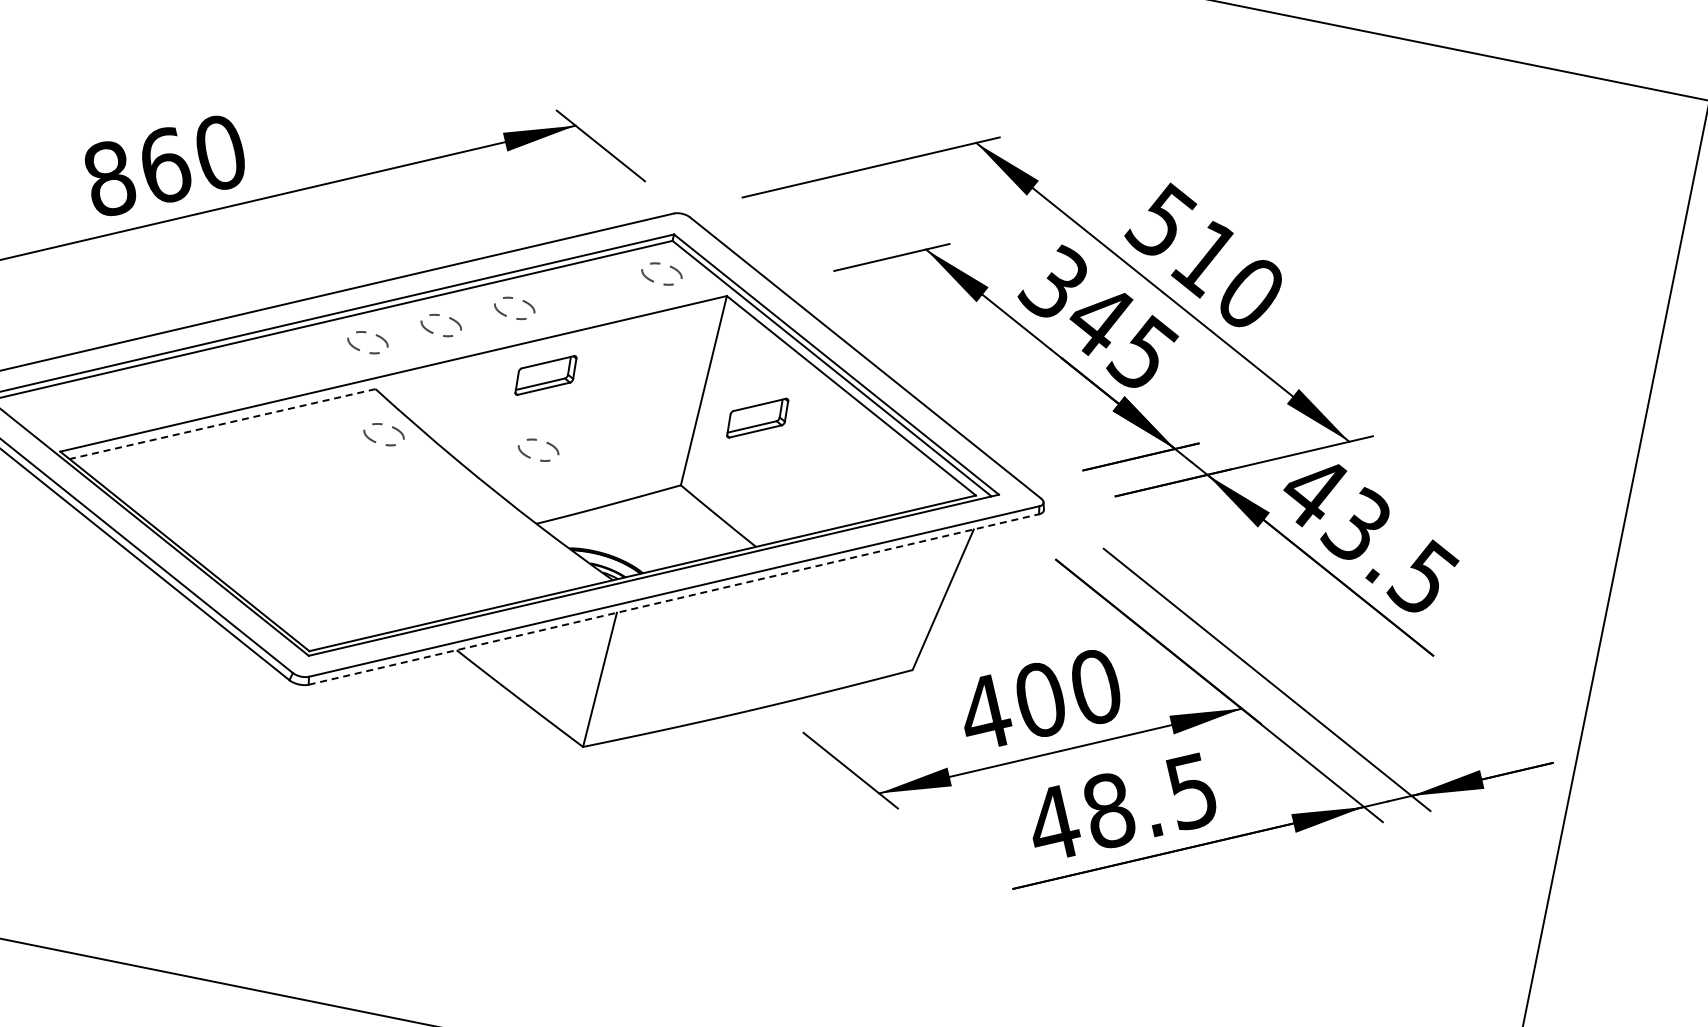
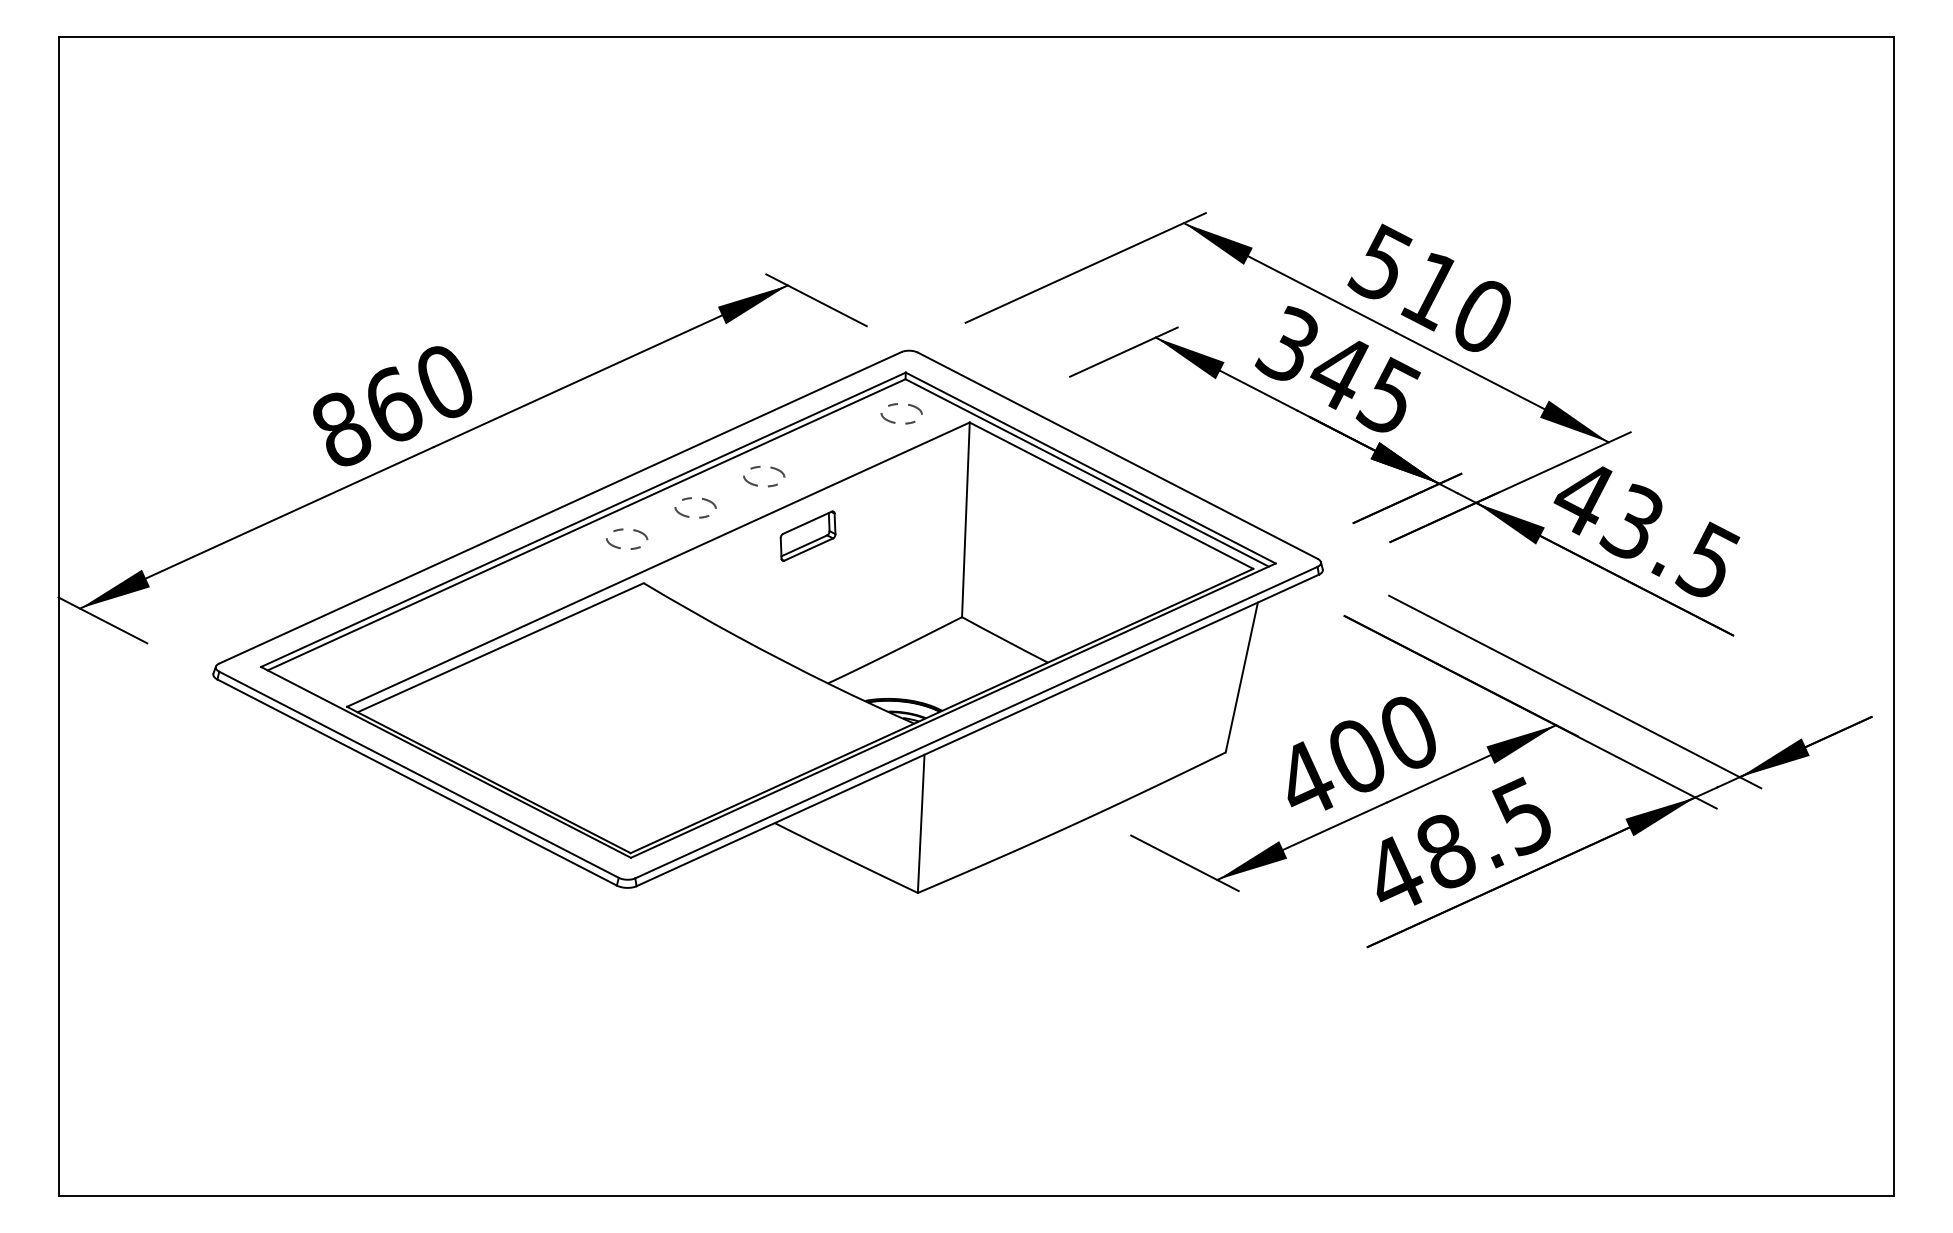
part: (757, 417) -> (1023, 535), removed
line: (222, 423) -> (500, 647), dashed -> solid
part: (382, 425) -> (657, 617), removed
part: (535, 440) -> (810, 602), removed
line: (674, 599) -> (978, 730), dashed -> solid

